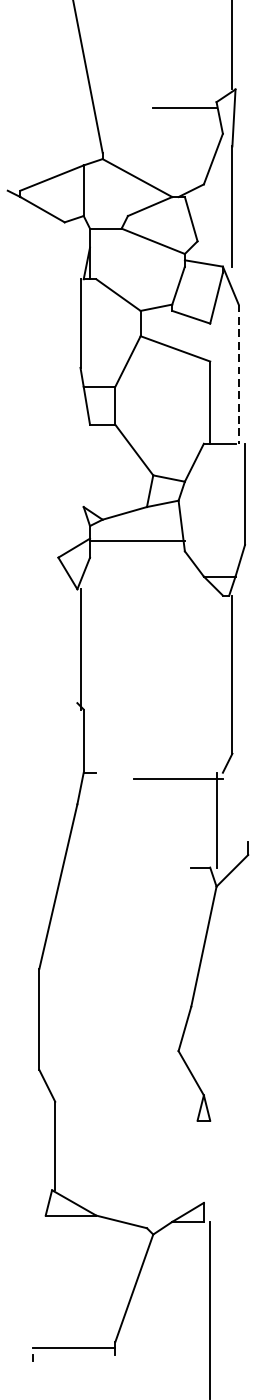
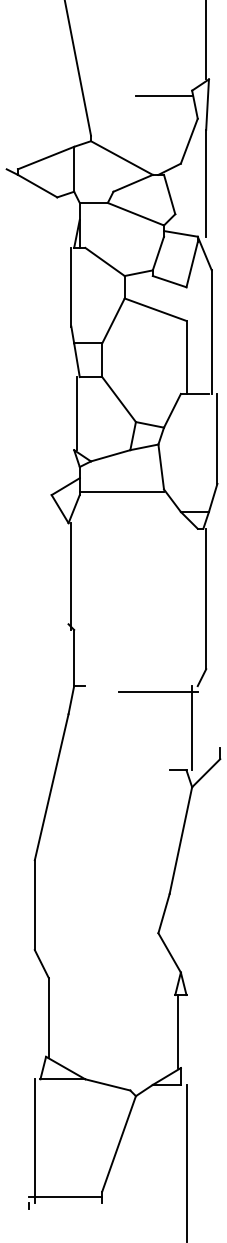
line: (238, 374) -> (211, 332), dashed -> solid
line: (86, 465) -> (76, 413), added
line: (137, 541) -> (121, 492), moved
line: (201, 1161) -> (178, 1031), added
line: (39, 1284) -> (34, 1140), added

